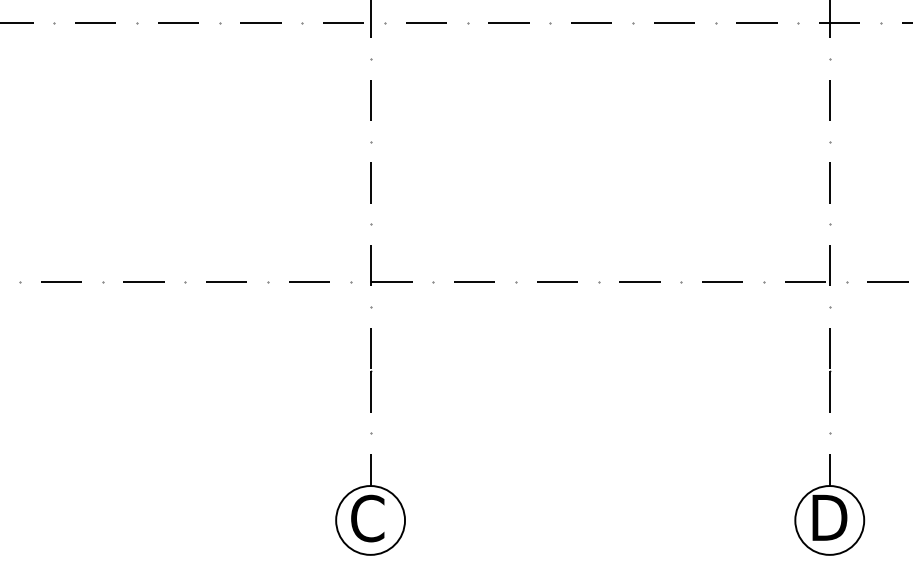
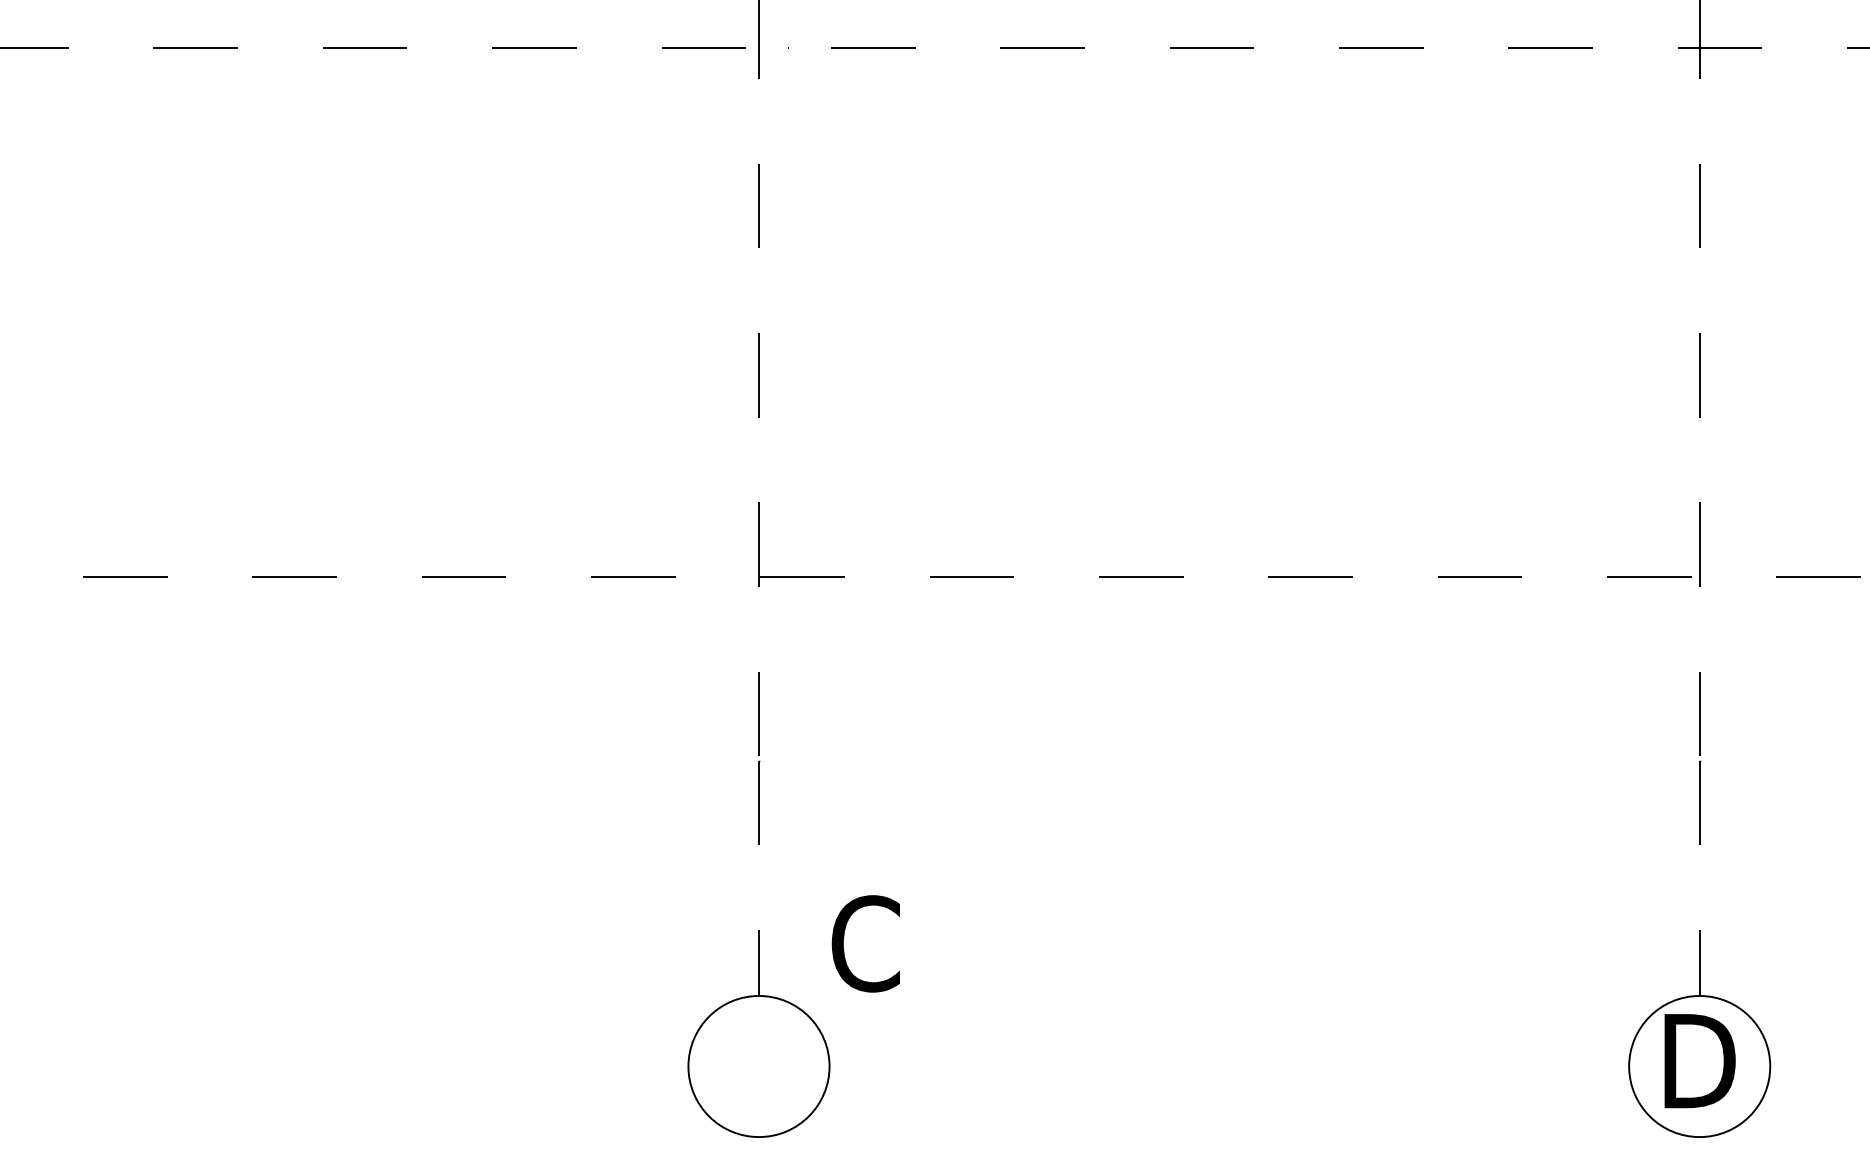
text: (367, 518) -> (865, 943), moved

